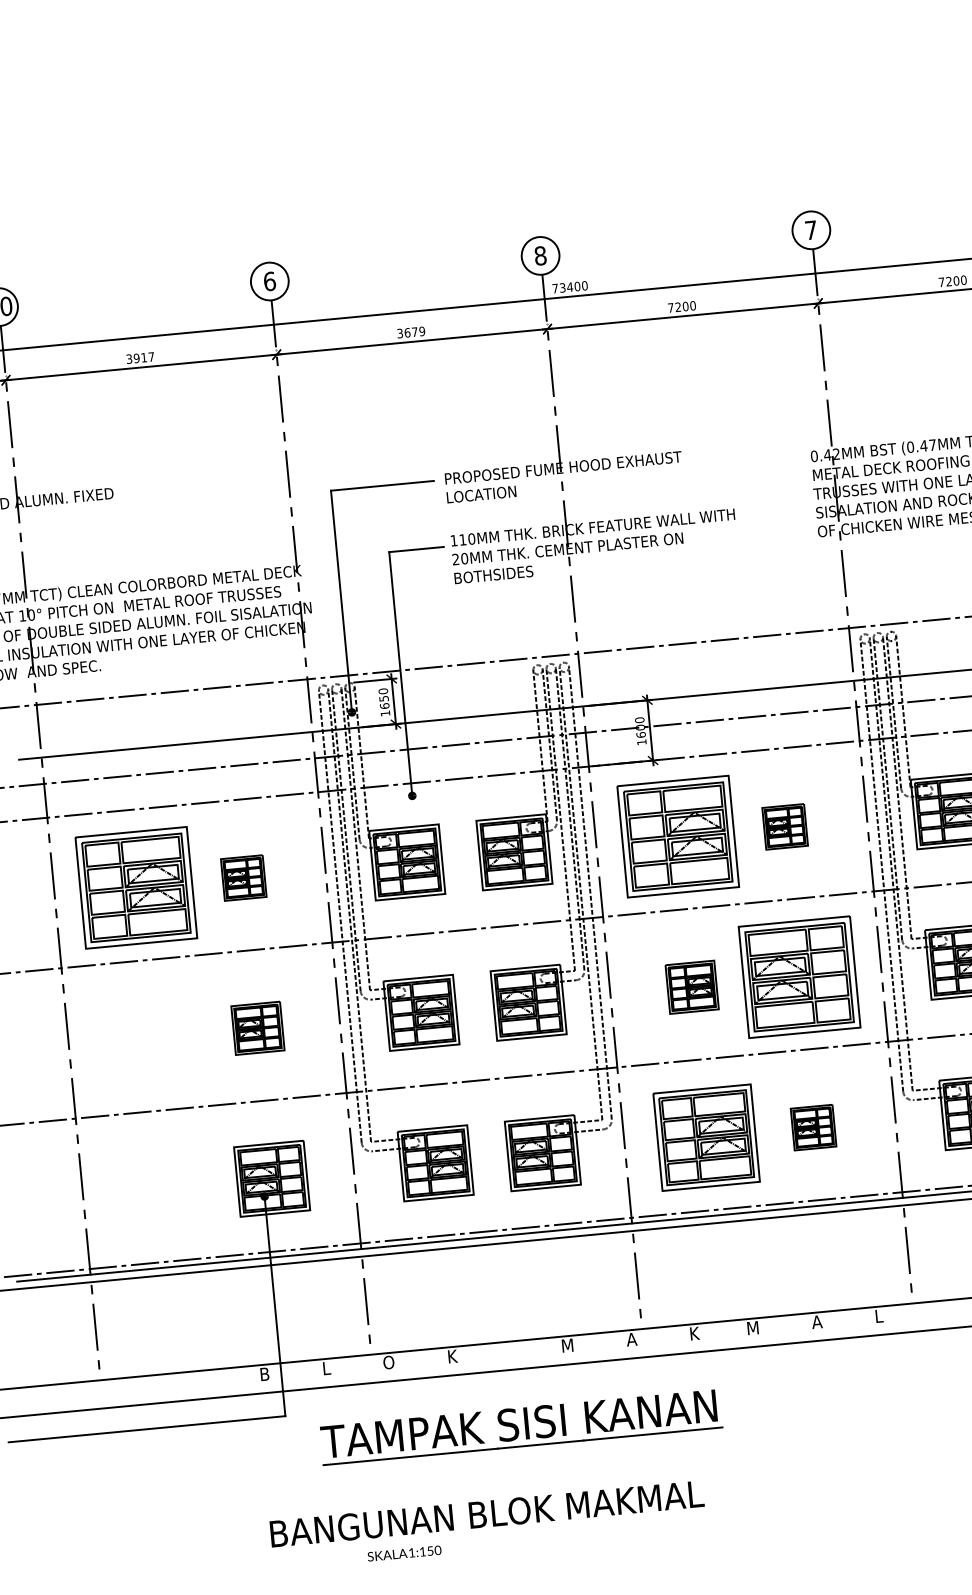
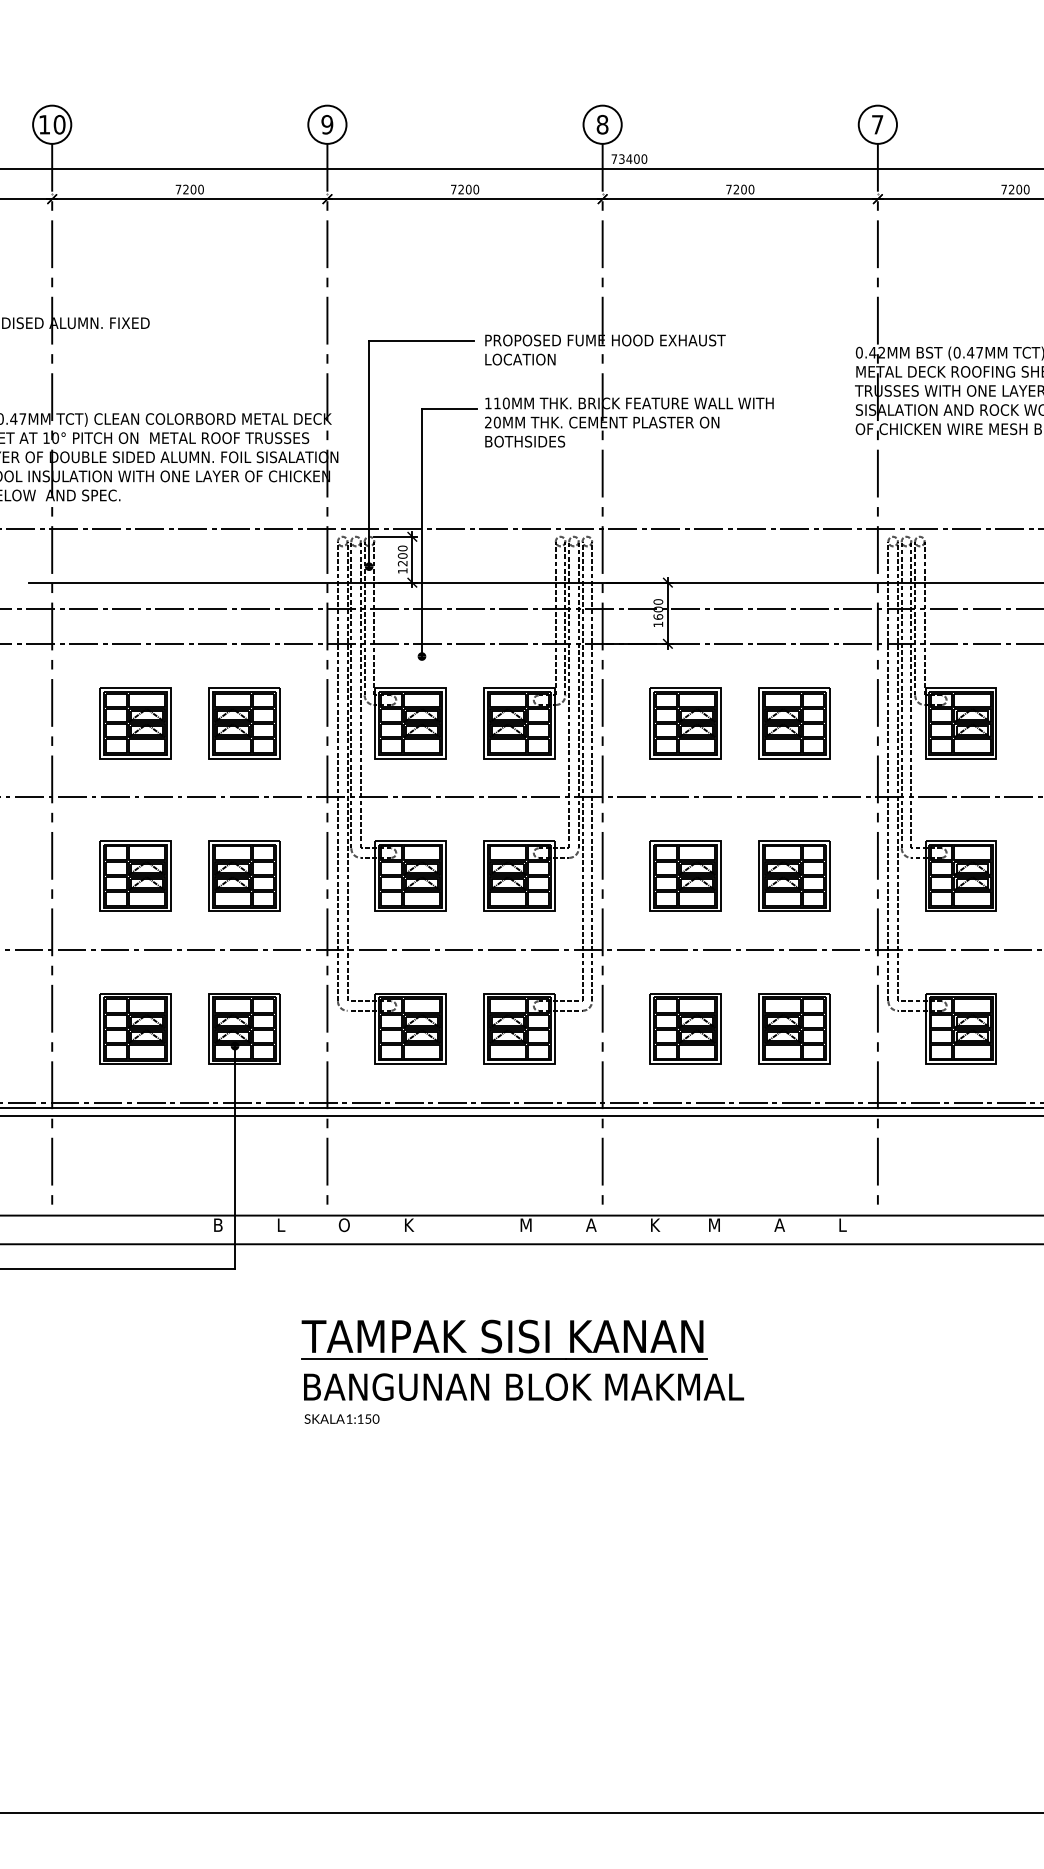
text: (269, 281) -> (327, 124), 6 -> 9
text: (410, 332) -> (464, 189), 3679 -> 7200
text: (140, 358) -> (189, 189), 3917 -> 7200
text: (384, 702) -> (402, 559), 1650 -> 1200
part: (785, 827) -> (794, 723), size x1.67
part: (677, 837) -> (685, 723), size x0.62
part: (243, 878) -> (244, 723), size x1.67
part: (136, 888) -> (135, 723), size x0.62
part: (799, 976) -> (794, 875), size x0.62
part: (691, 986) -> (685, 875), size x1.43
part: (258, 1027) -> (244, 875), size x1.43
part: (150, 1037) -> (135, 875), added
part: (813, 1127) -> (794, 1028), size x1.67
part: (706, 1137) -> (685, 1028), size x0.71
part: (165, 1188) -> (135, 1028), added
part: (521, 1426) -> (504, 1339), moved
text: (486, 1513) -> (523, 1386), moved

